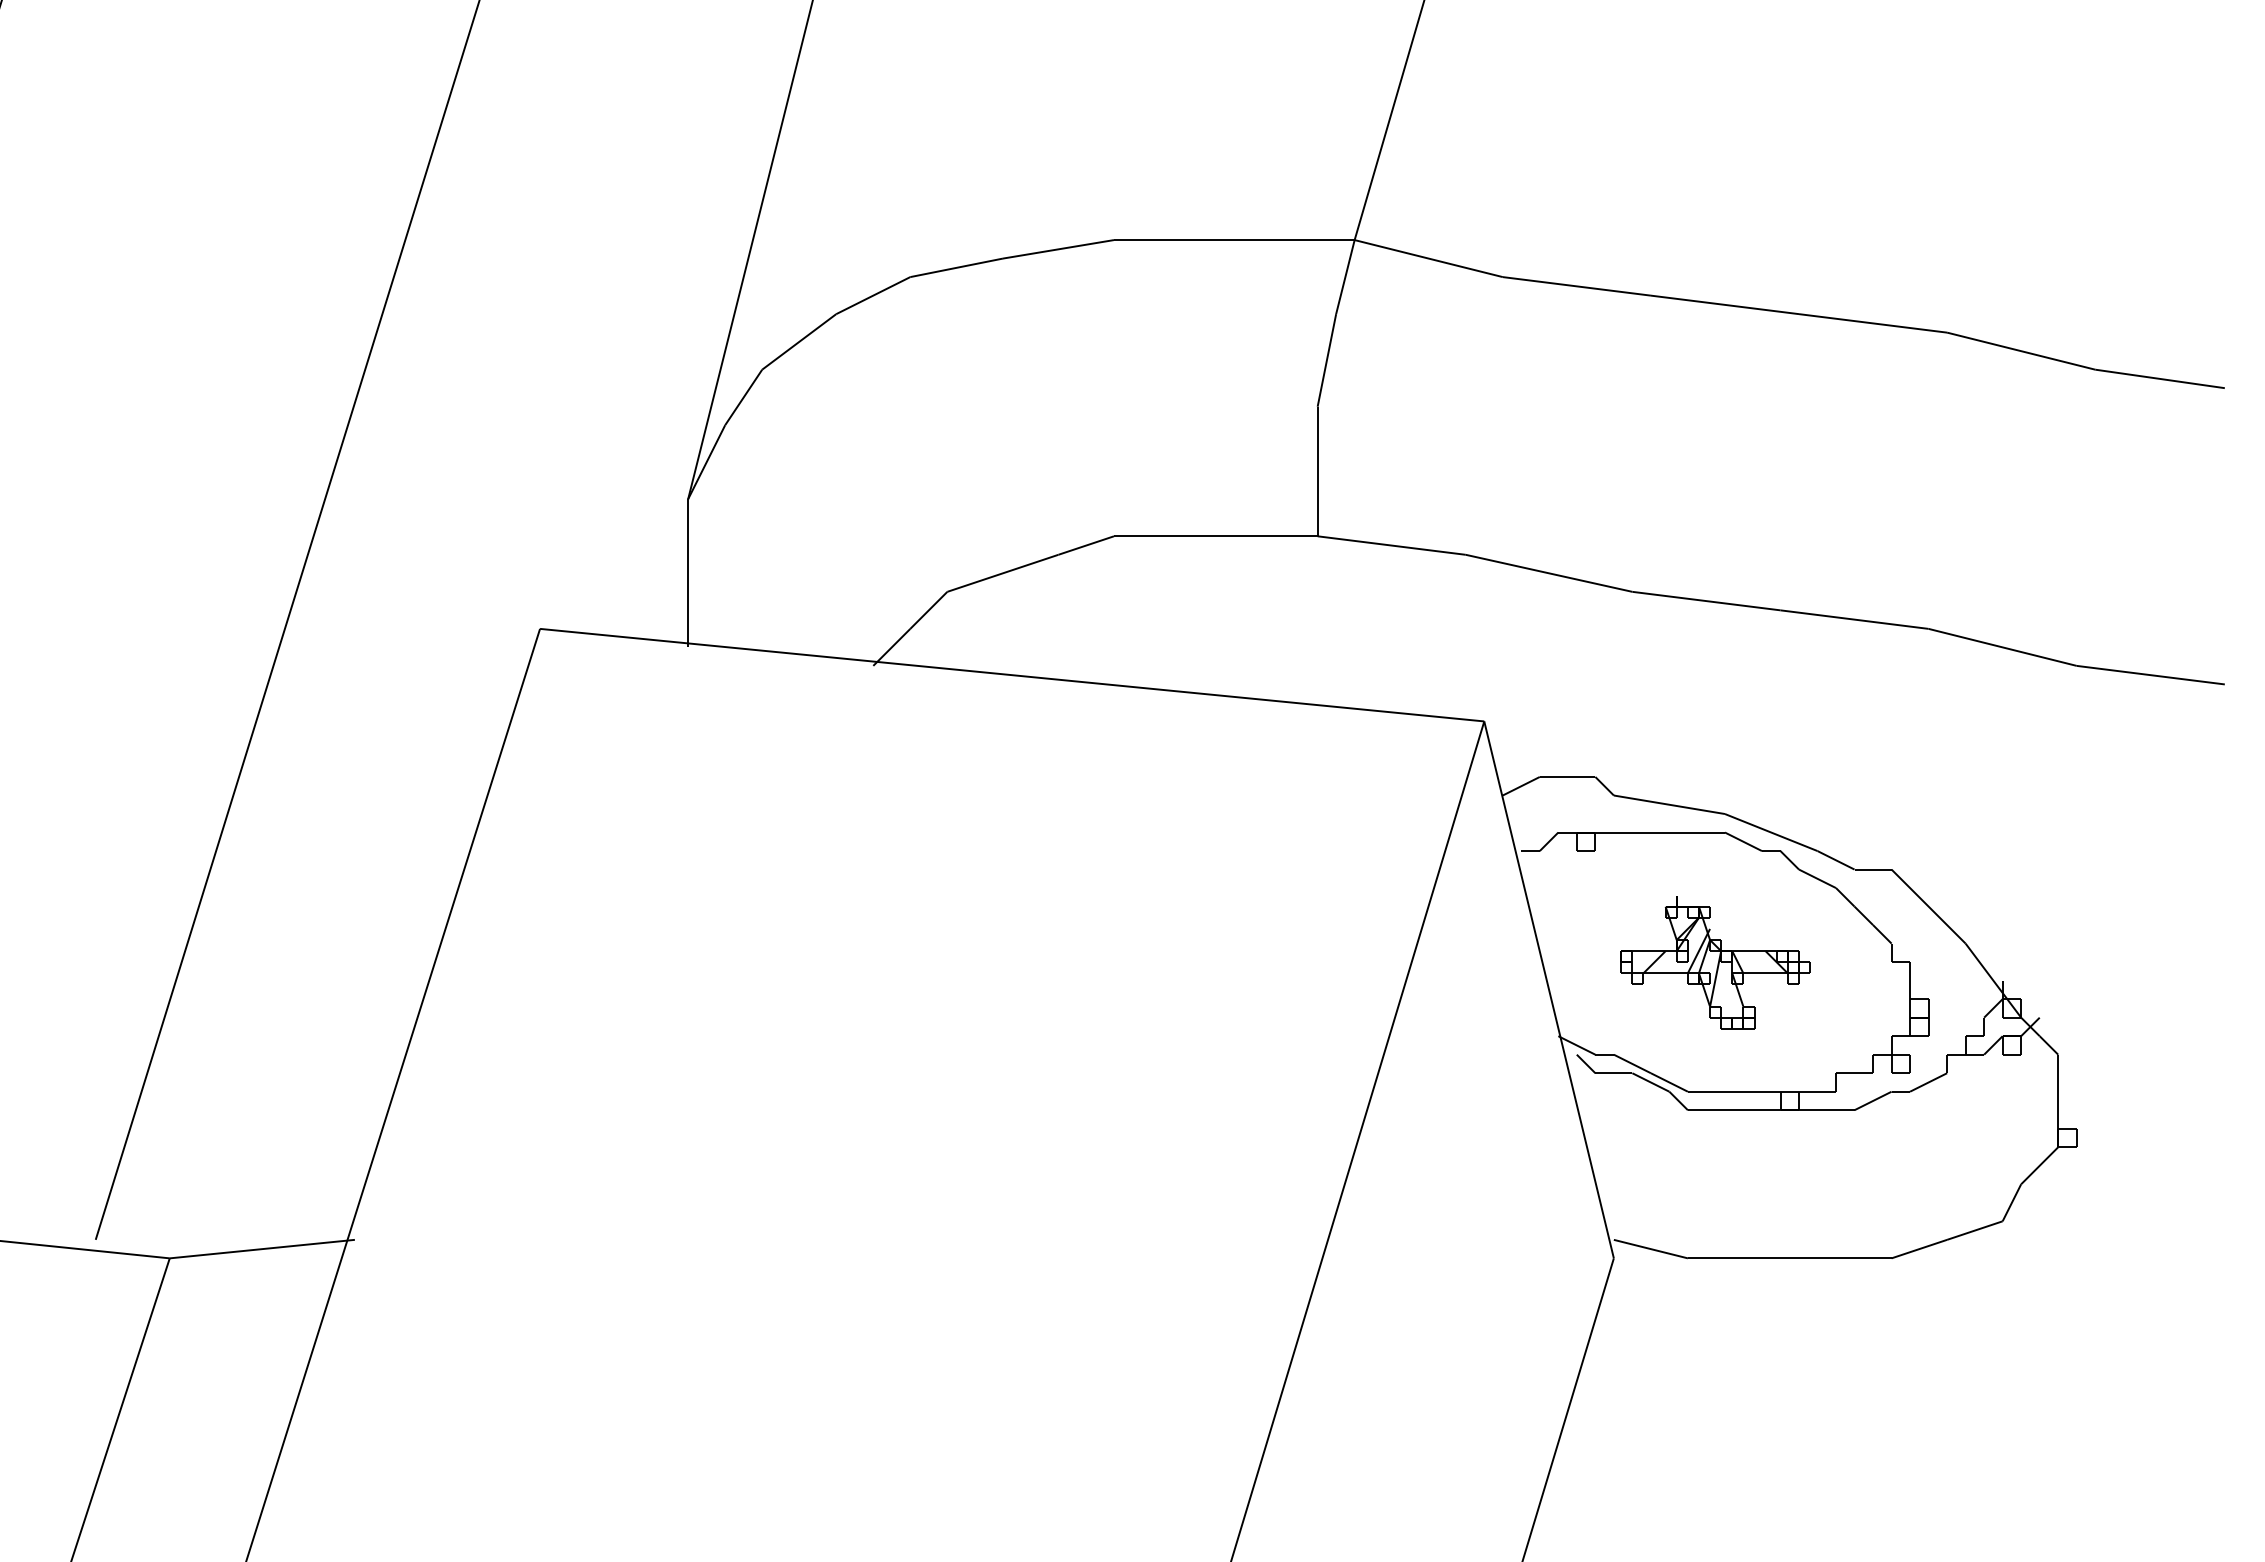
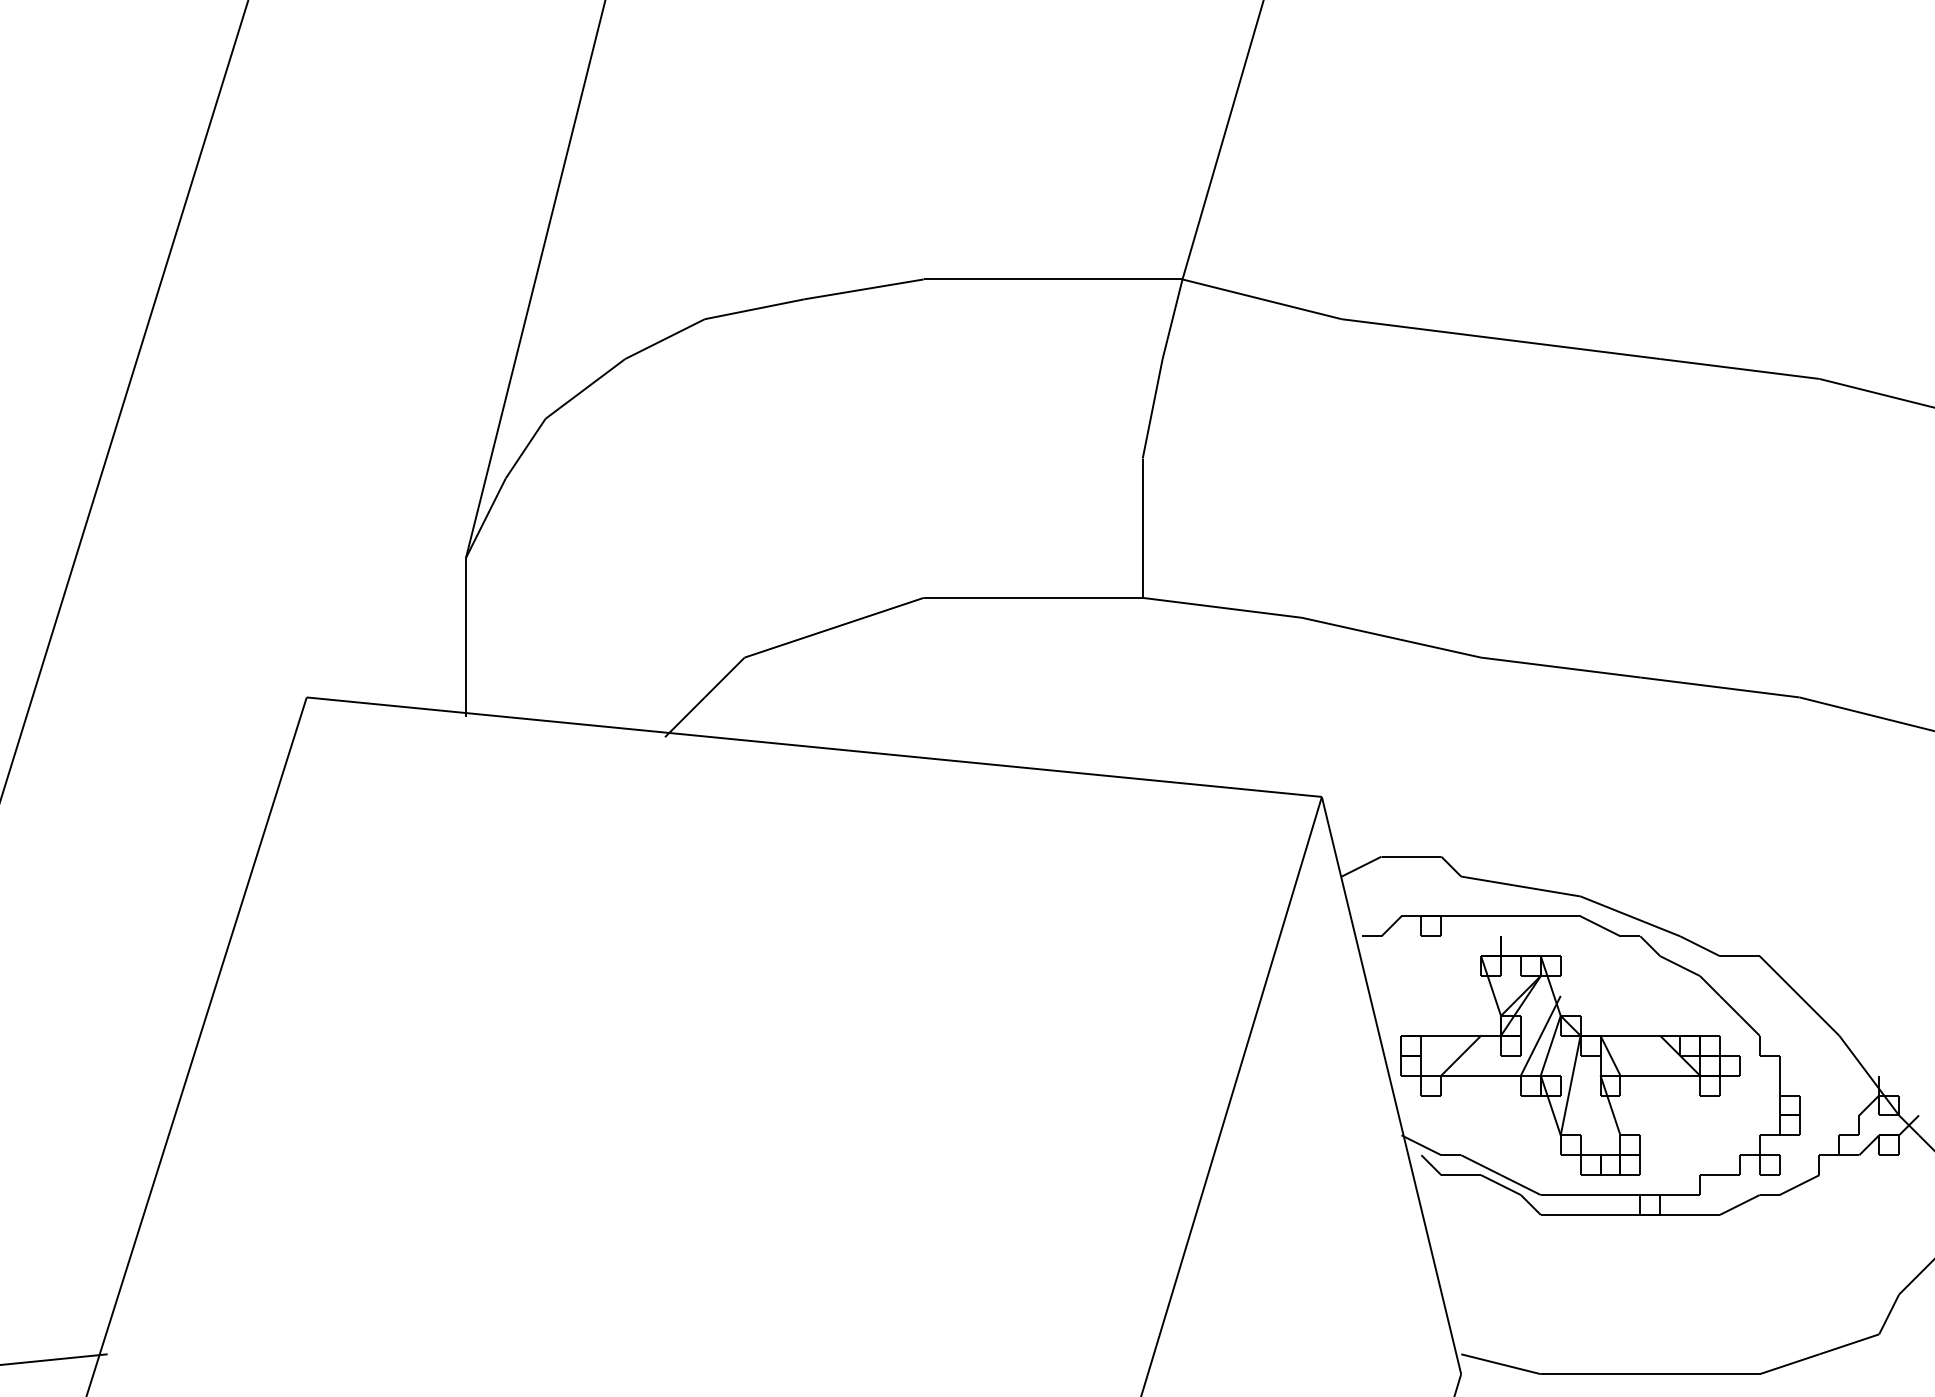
part: (1715, 962) -> (1570, 1056), size x1.67

